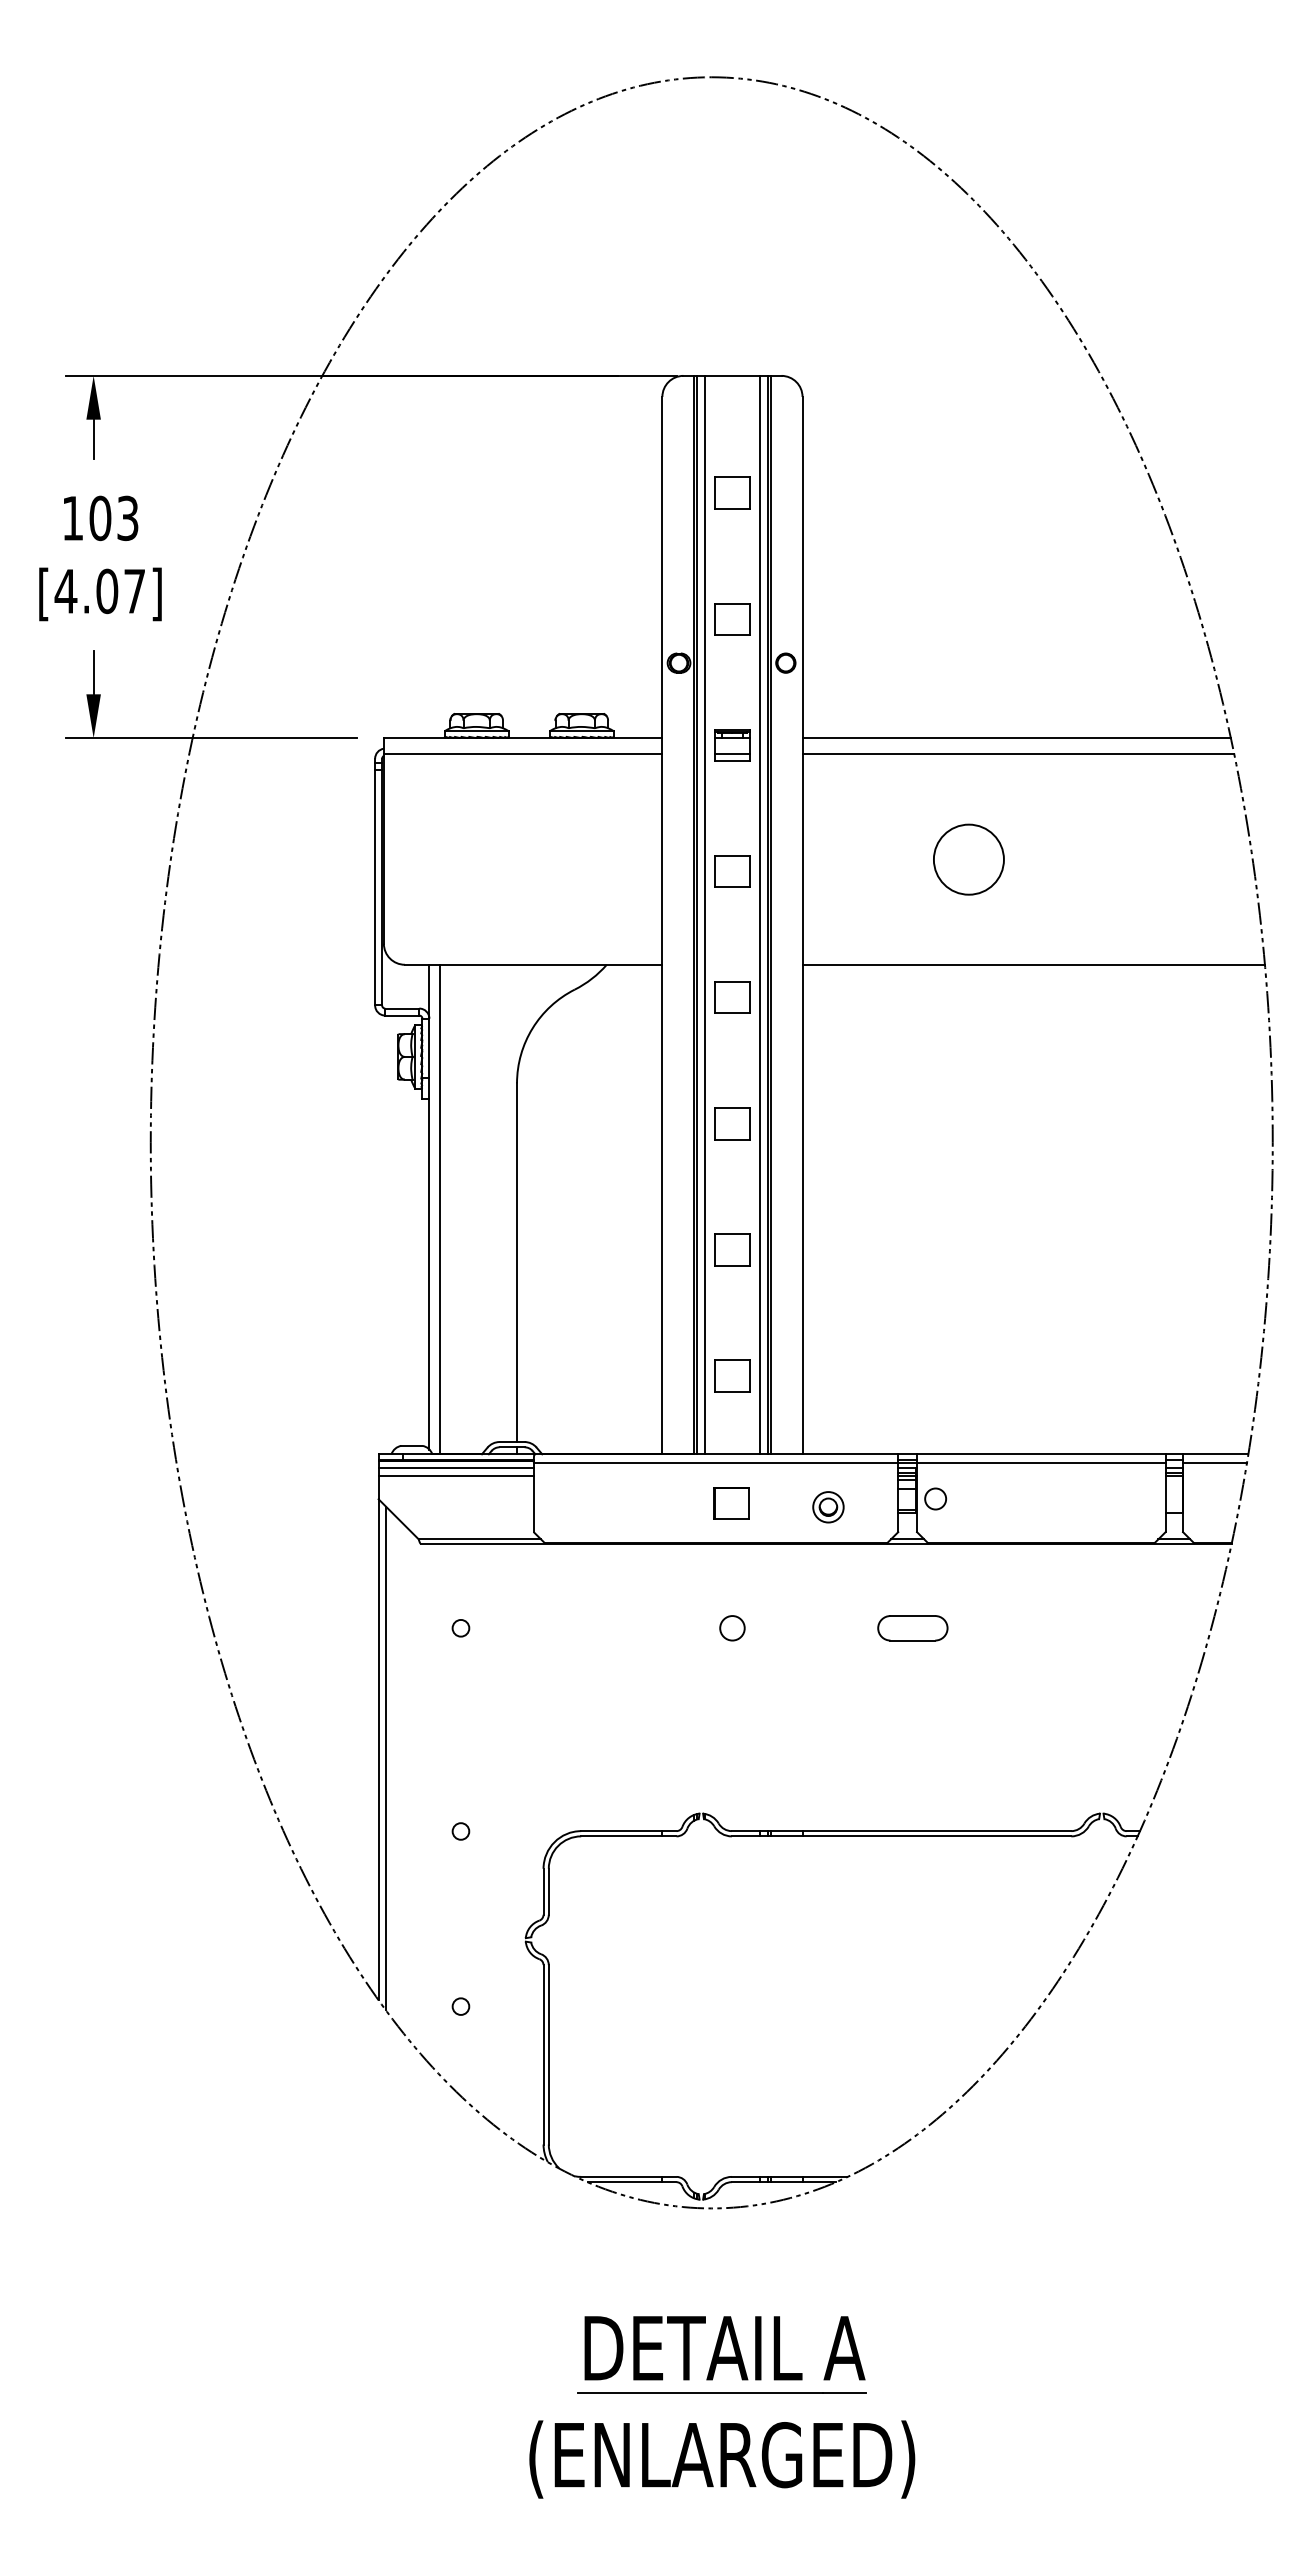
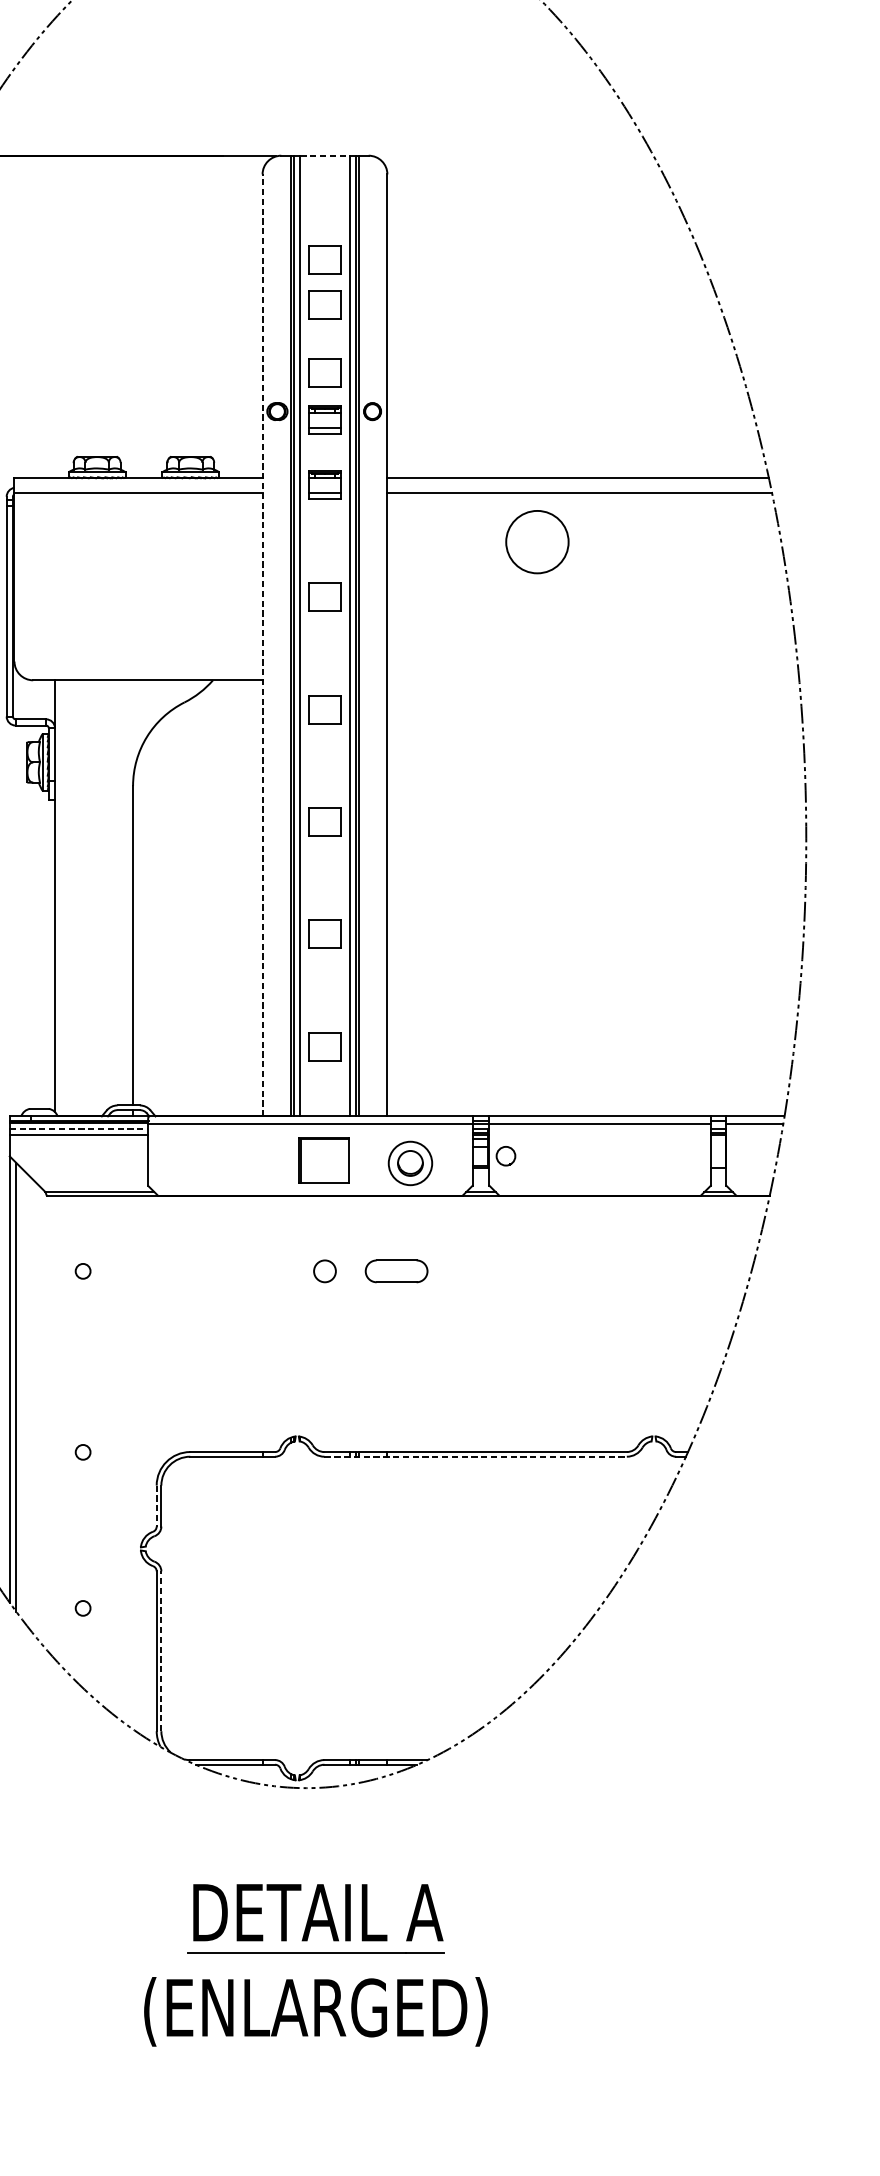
line: (732, 375) -> (325, 155), solid -> dashed
part: (732, 543) -> (325, 305), added
part: (732, 672) -> (325, 419), added
circle: (968, 859) -> (537, 541), moved
line: (662, 925) -> (262, 645), solid -> dashed
line: (1033, 964) -> (593, 680), removed
line: (439, 1209) -> (64, 898), removed
line: (456, 1468) -> (79, 1129), solid -> dashed
part: (731, 1503) -> (324, 1160), size x1.6
part: (828, 1507) -> (410, 1163), size x1.6
part: (912, 1628) -> (396, 1271), moved
line: (901, 1836) -> (475, 1456), solid -> dashed
line: (543, 1891) -> (156, 1505), solid -> dashed
line: (548, 2054) -> (161, 1651), solid -> dashed

